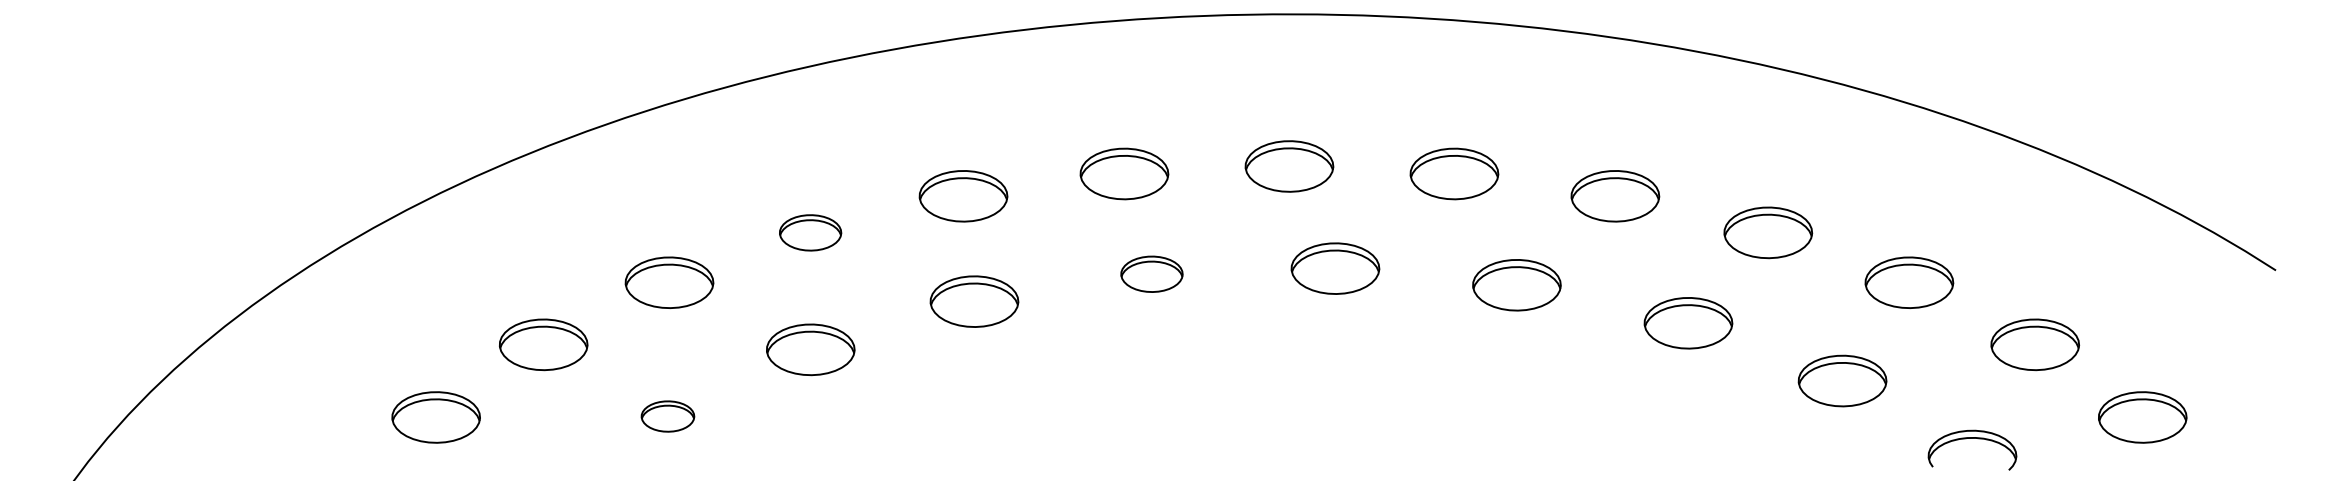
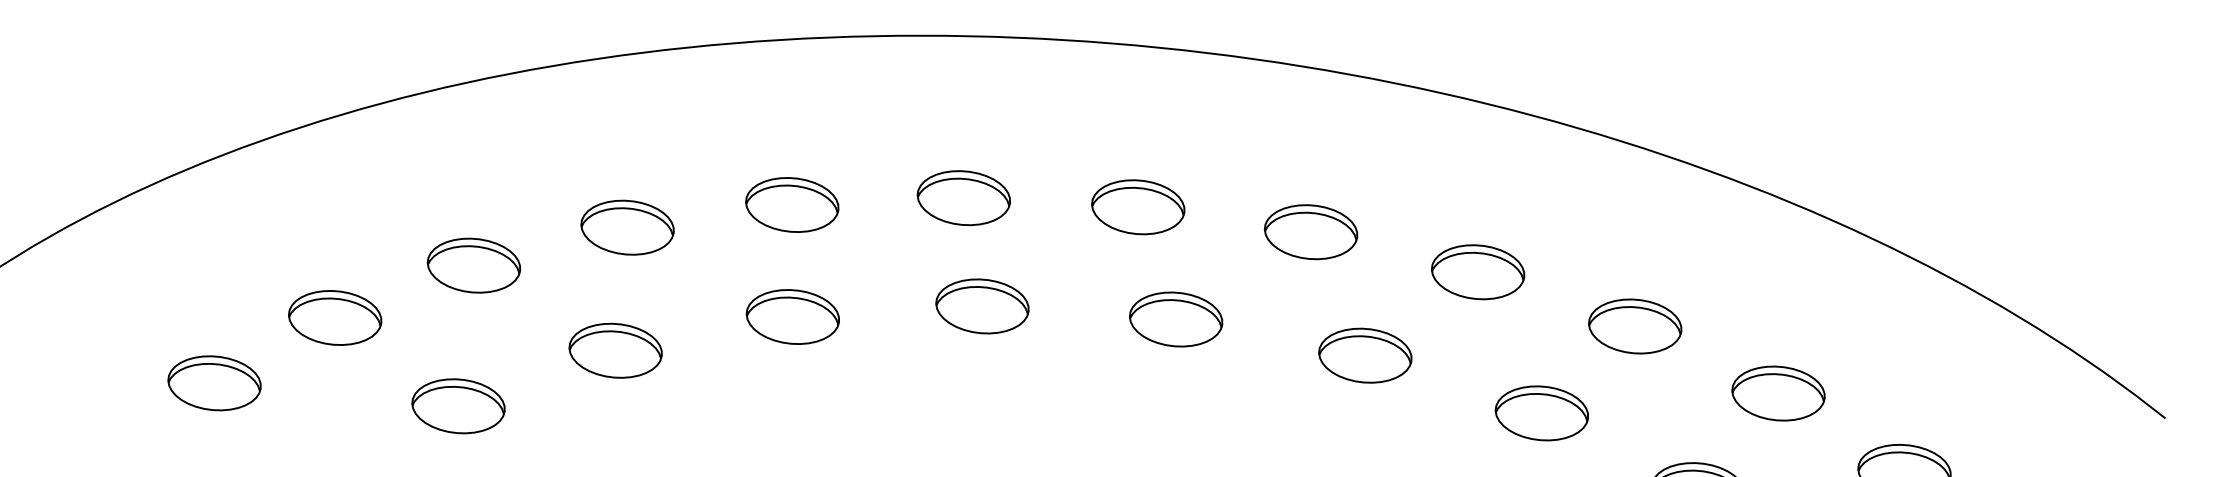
part: (810, 232) -> (627, 227), size x1.43
part: (1151, 274) -> (981, 306), size x1.43
part: (667, 416) -> (458, 406), size x1.67

